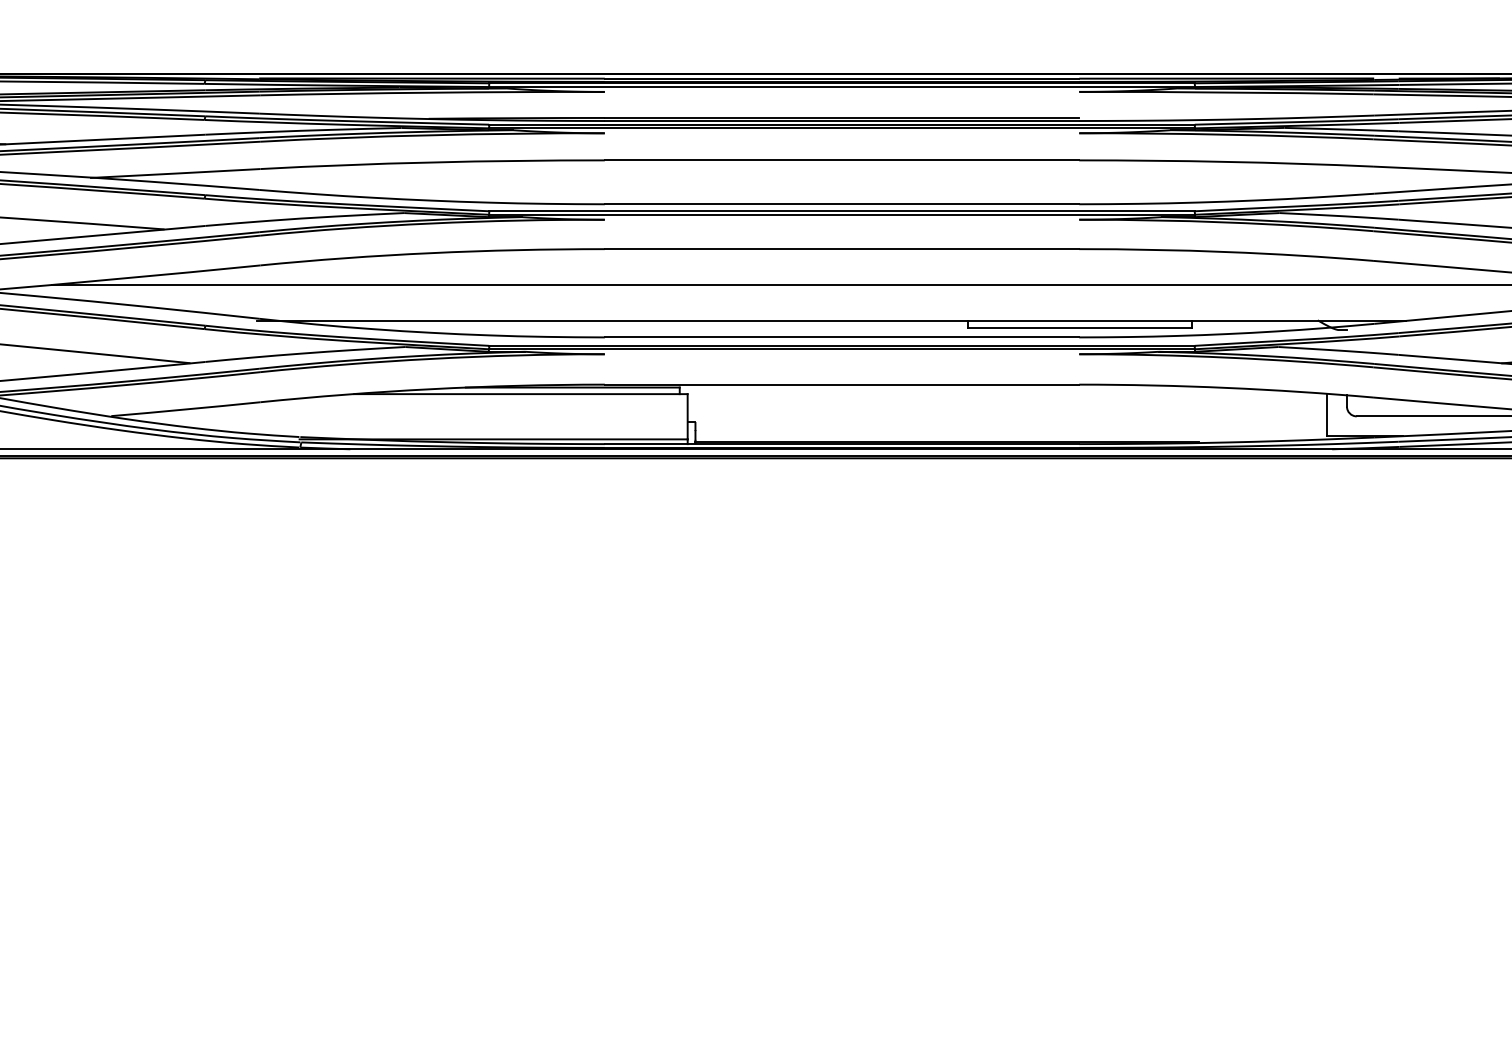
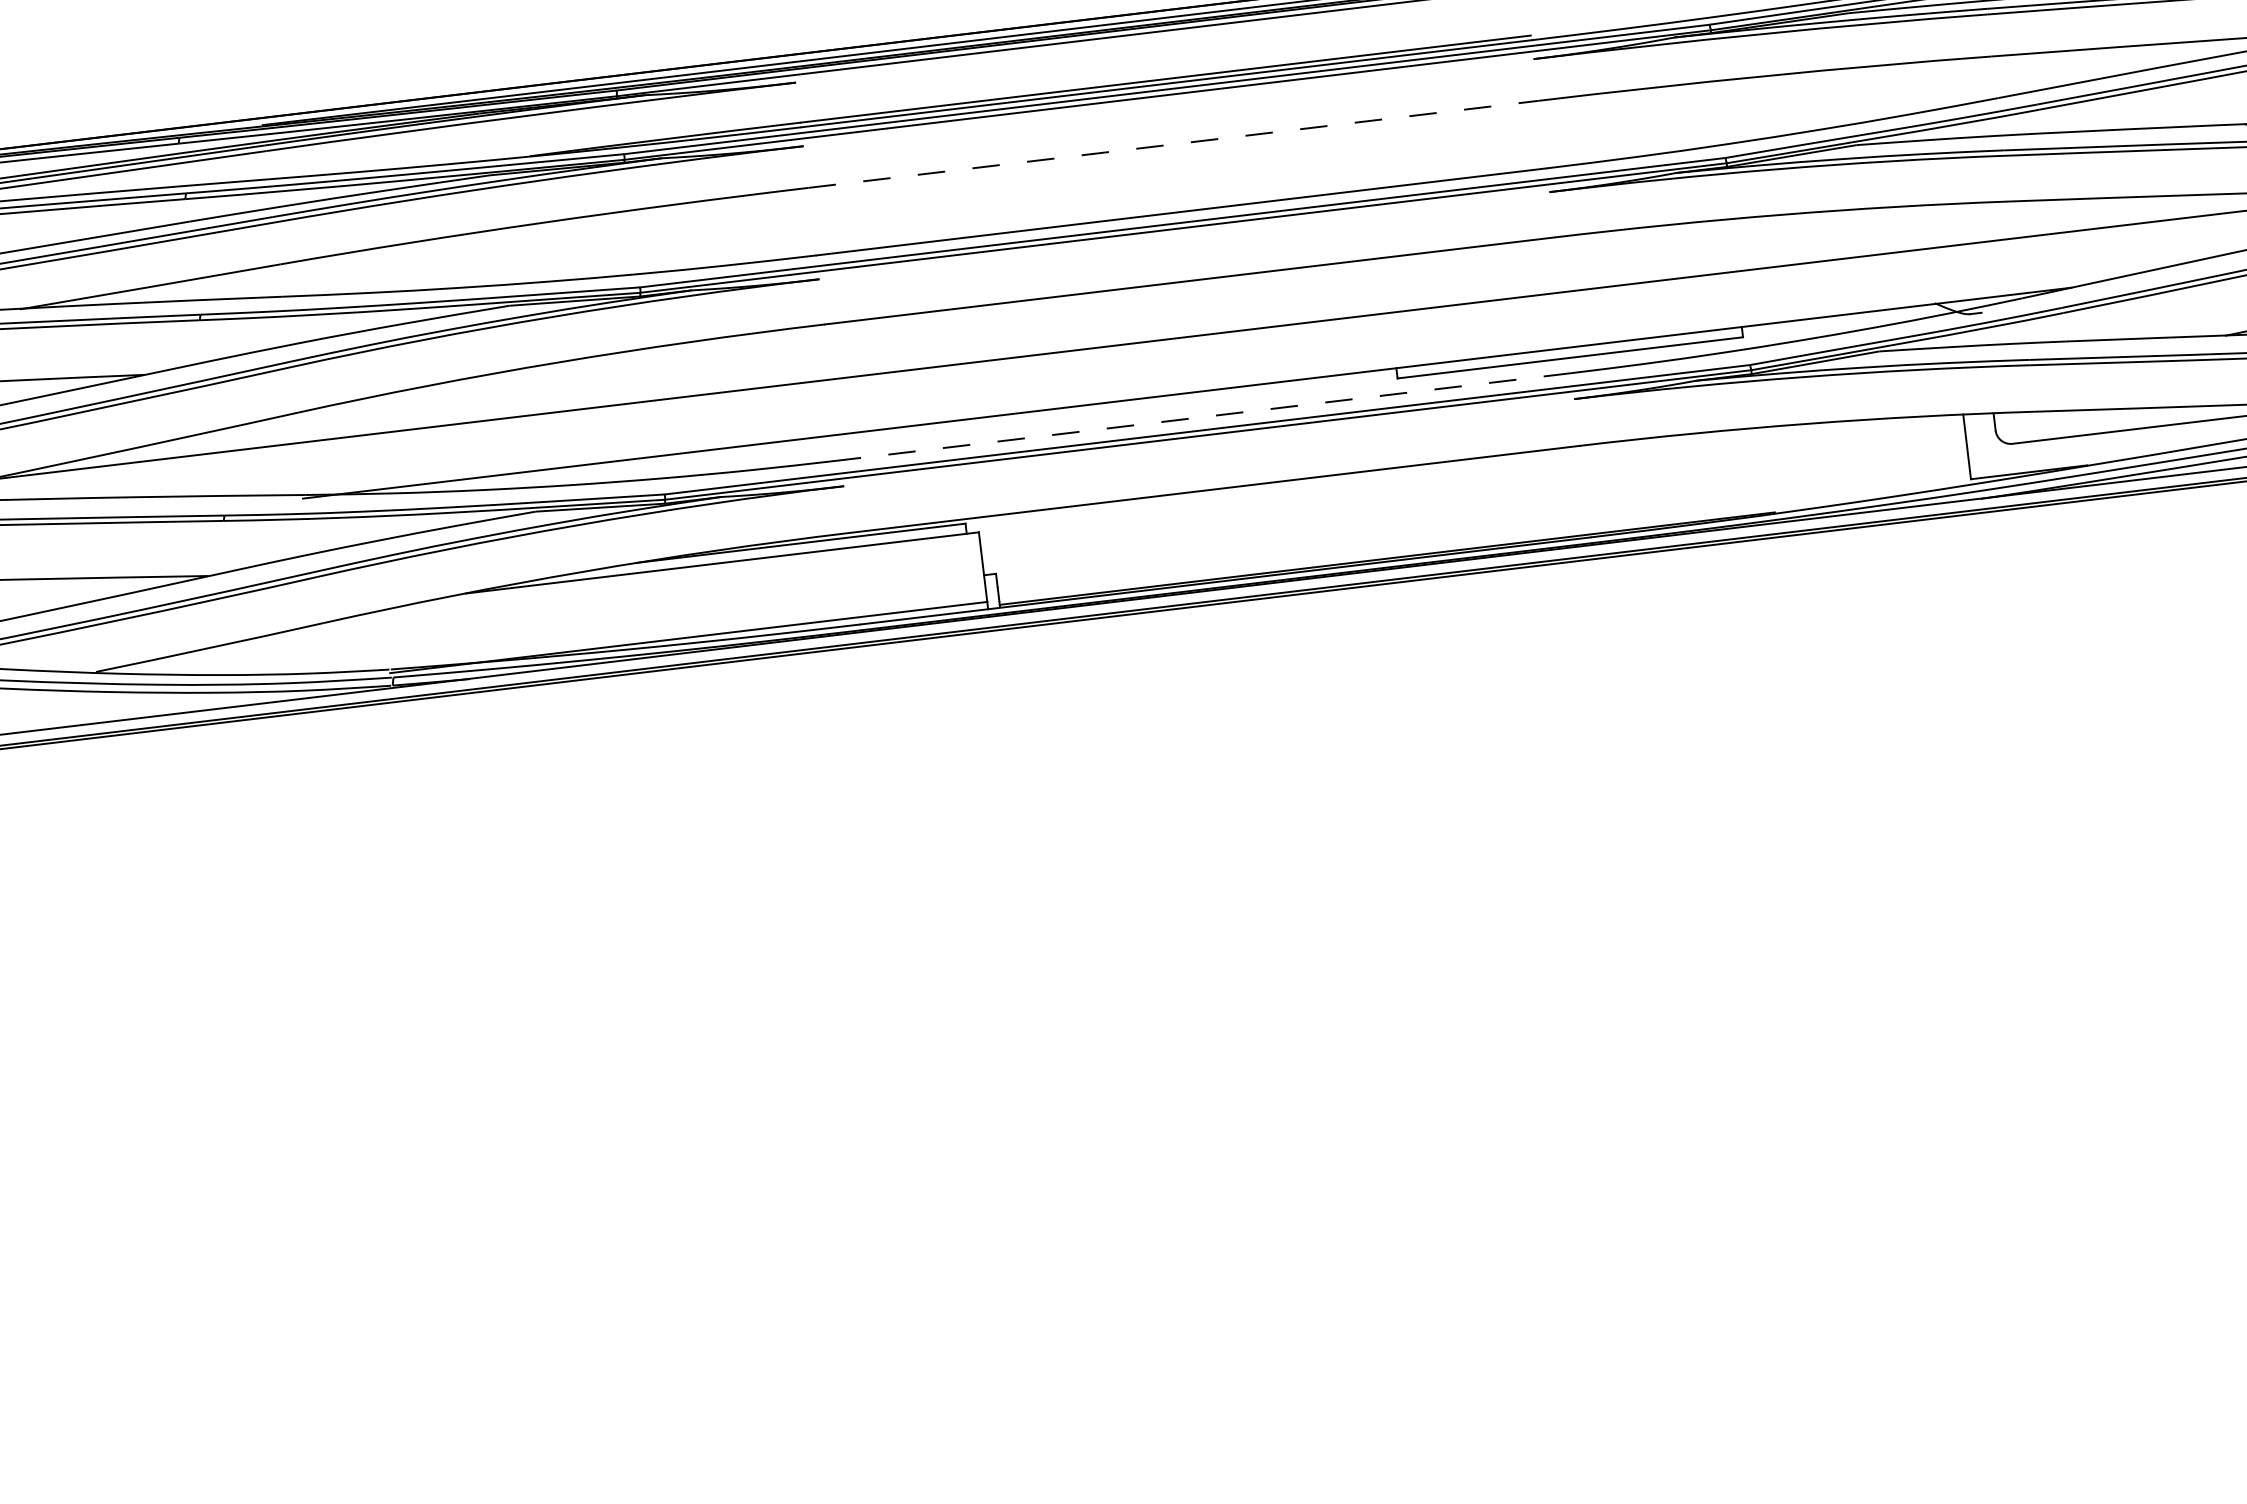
line: (842, 160) -> (1174, 144), solid -> dashed
line: (841, 337) -> (1205, 416), solid -> dashed

